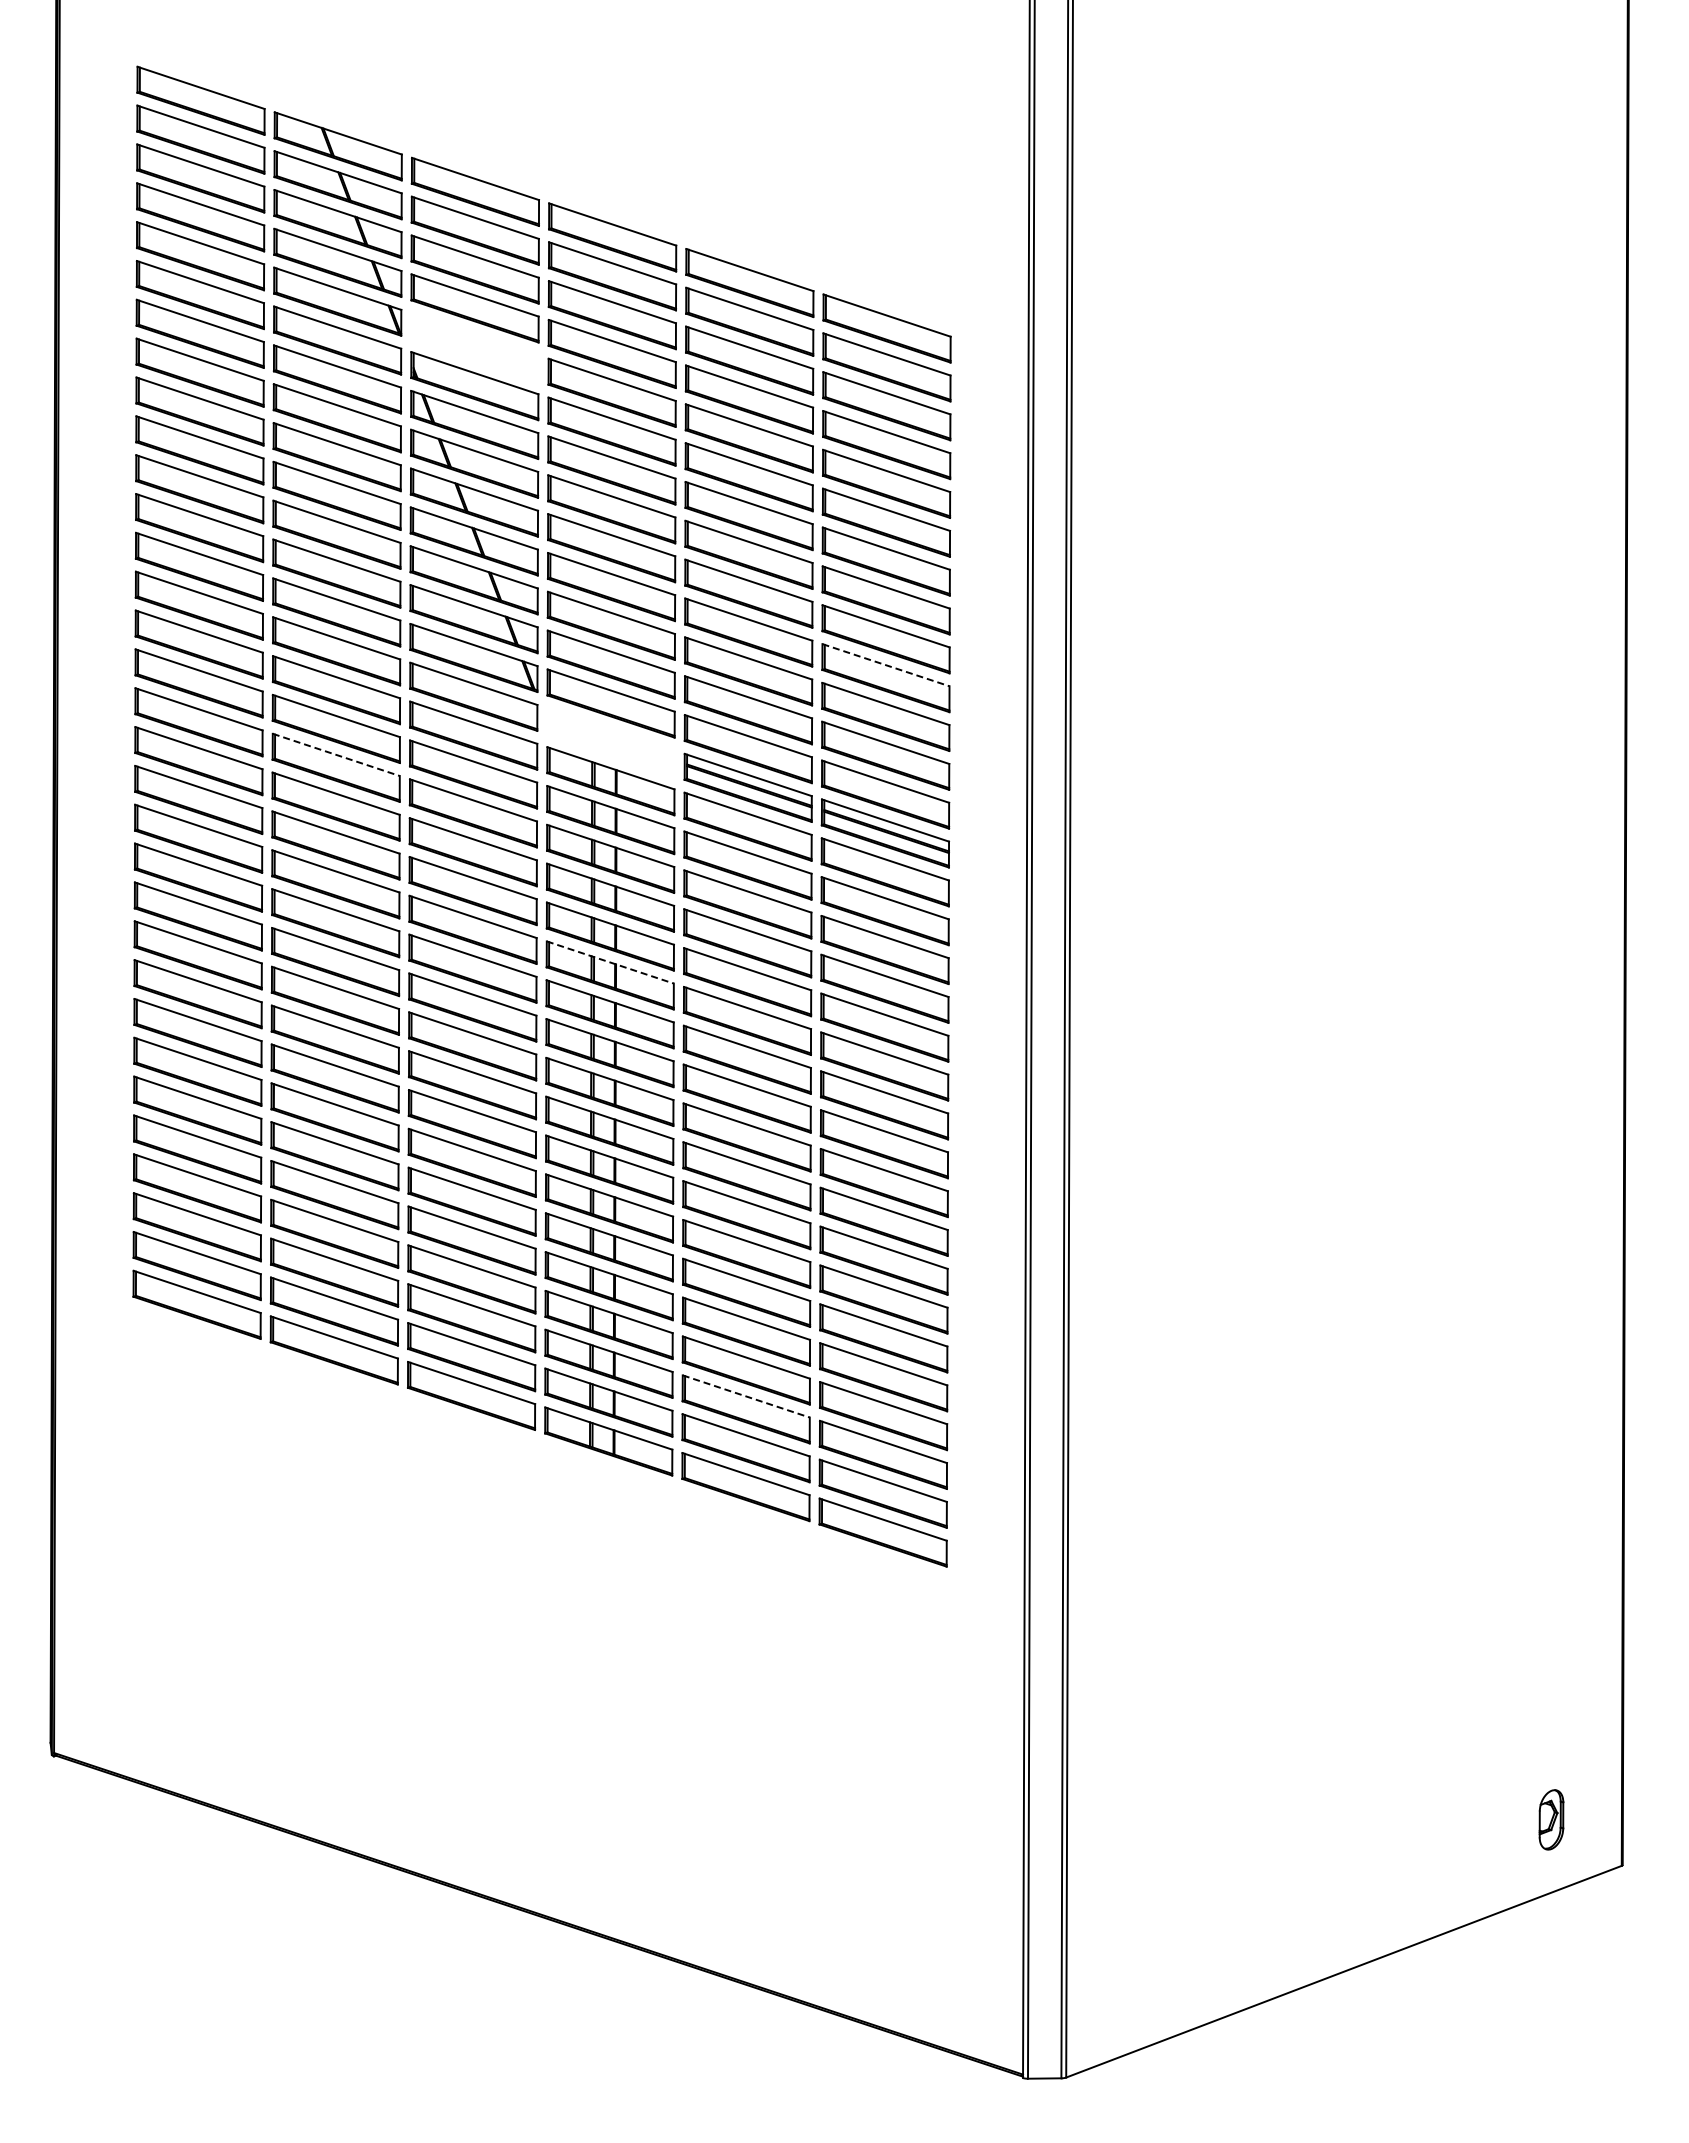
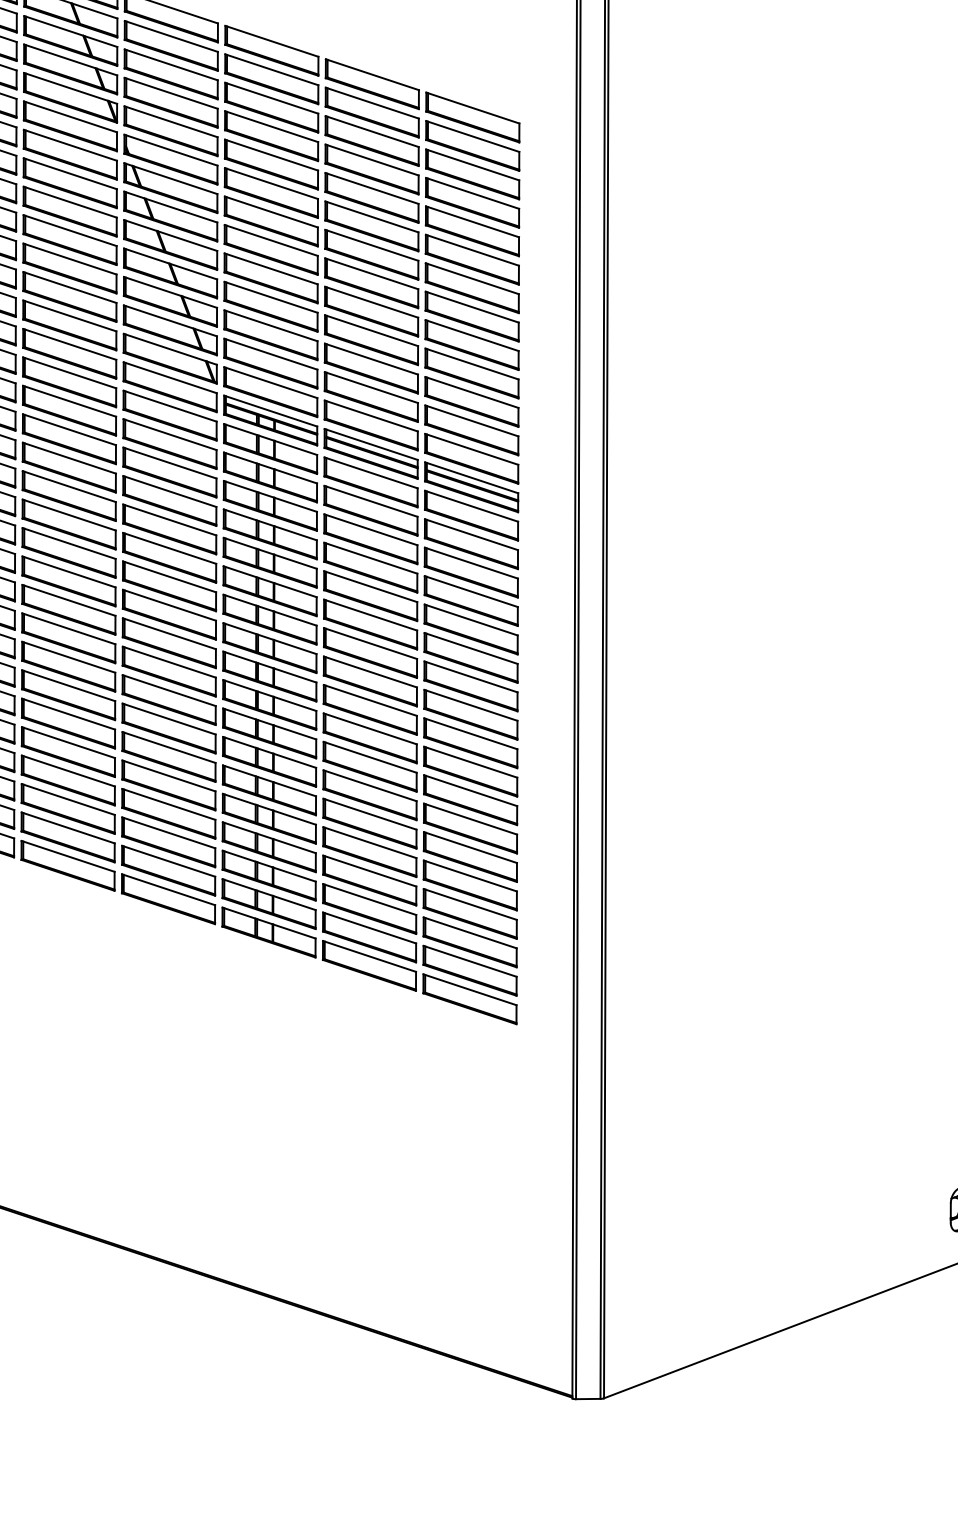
part: (474, 347) -> (170, 131), added
line: (885, 665) -> (471, 364), dashed -> solid
part: (610, 742) -> (270, 420), added
line: (336, 754) -> (69, 429), dashed -> solid
line: (610, 962) -> (270, 581), dashed -> solid
line: (746, 1396) -> (369, 899), dashed -> solid

